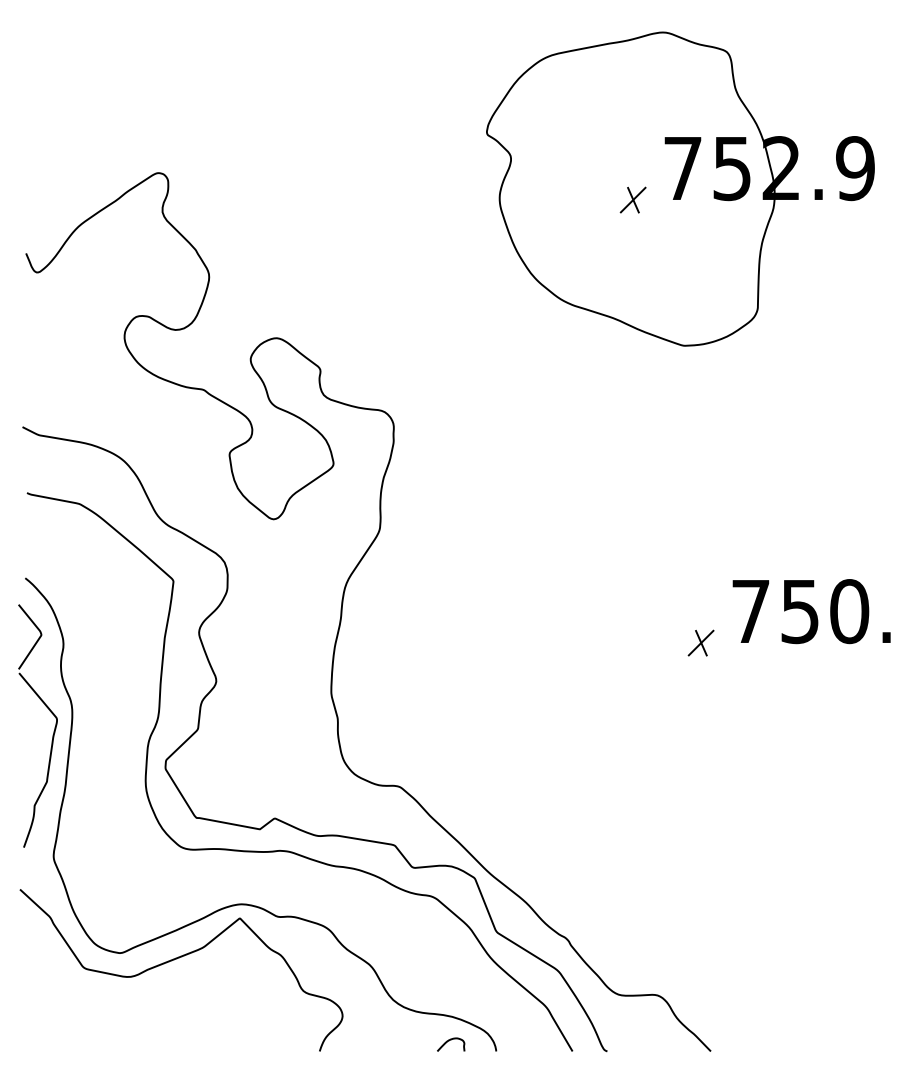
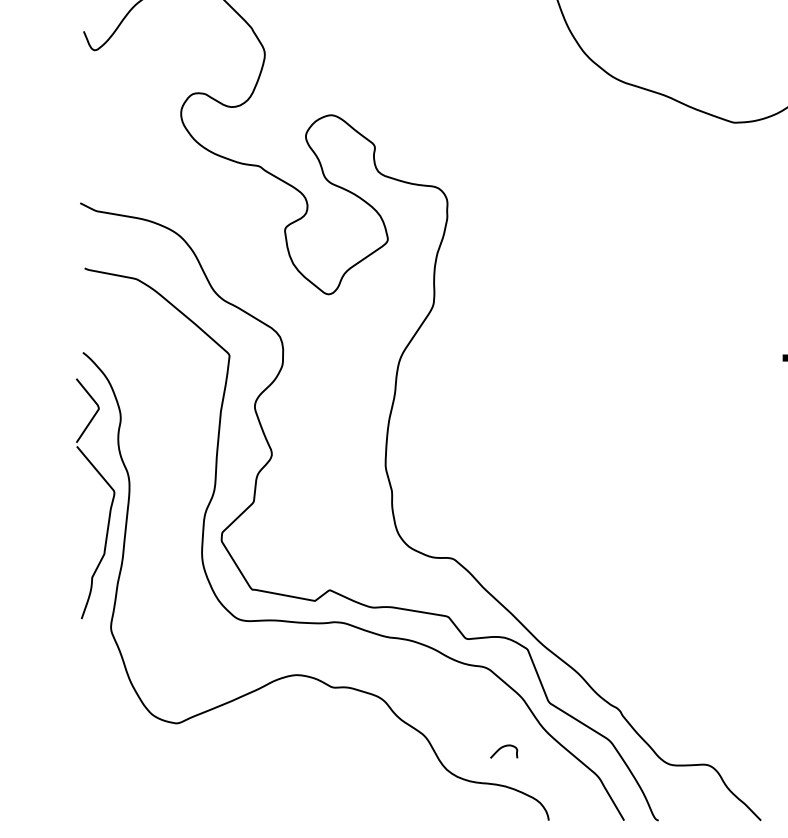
part: (700, 642) -> (750, 416), removed
curve: (176, 959) -> (232, 729), removed
curve: (449, 1041) -> (502, 748), moved

